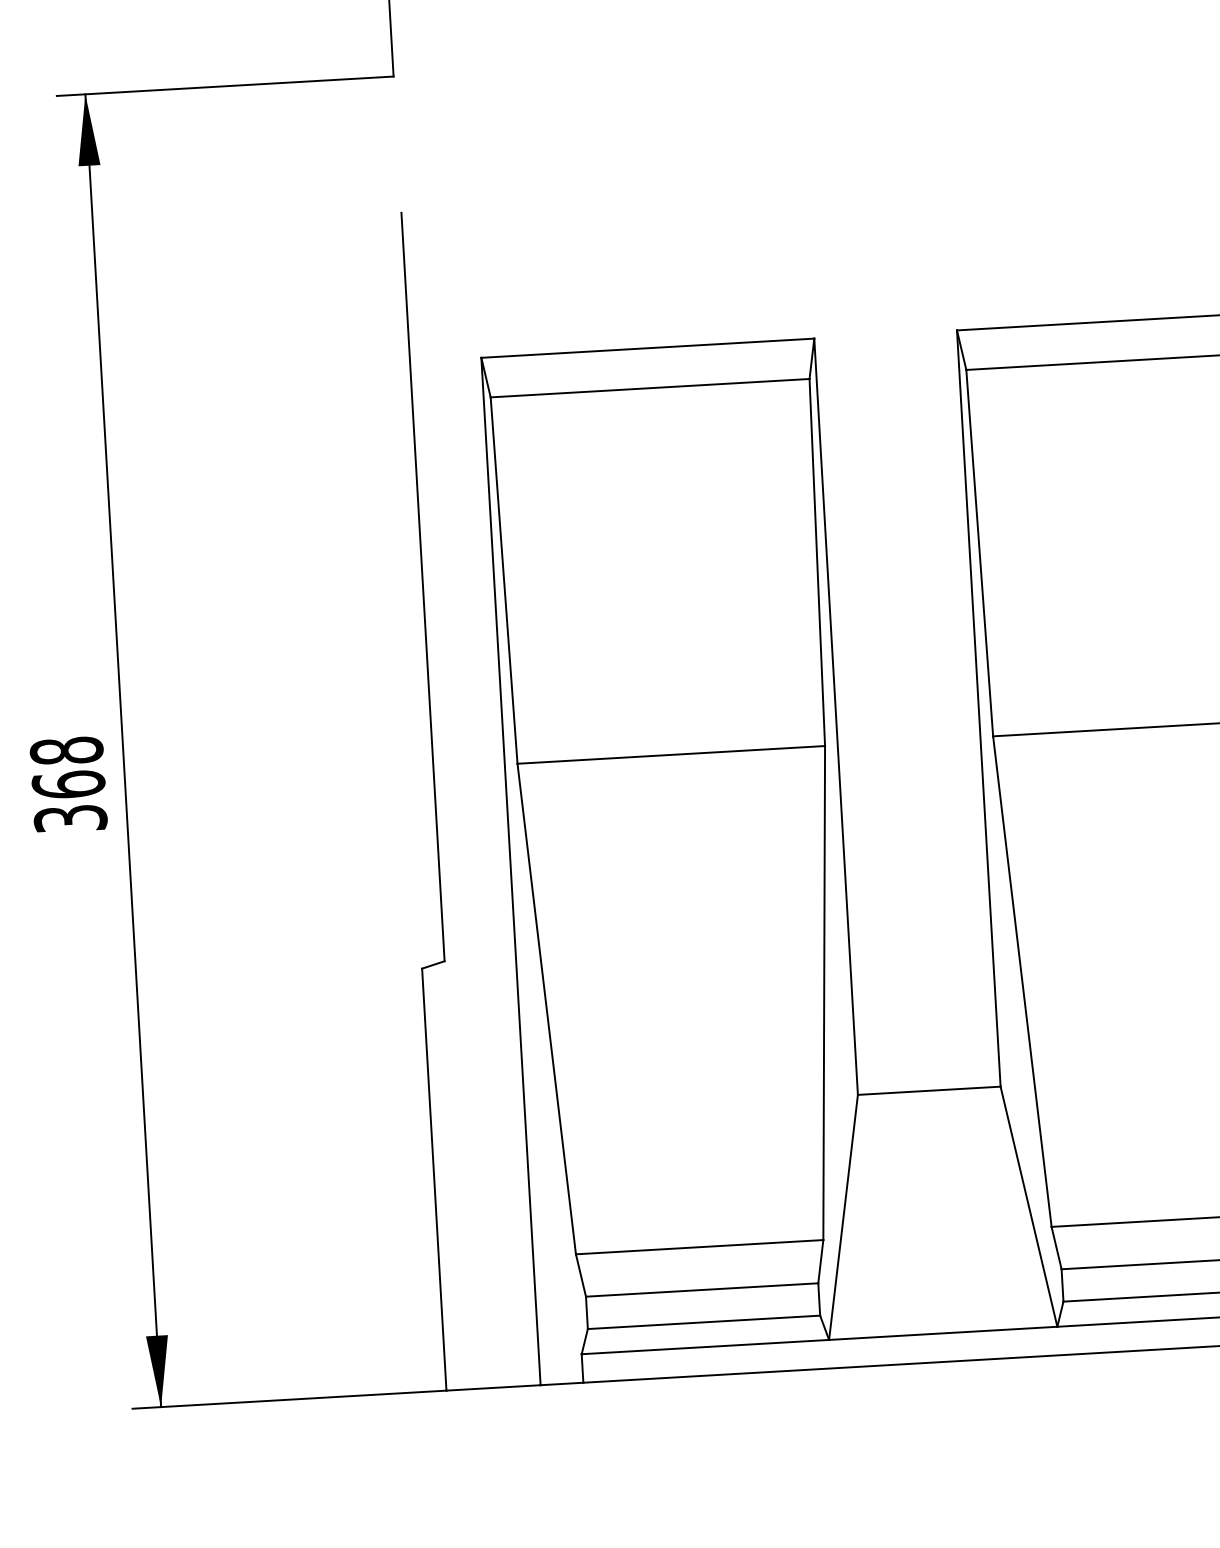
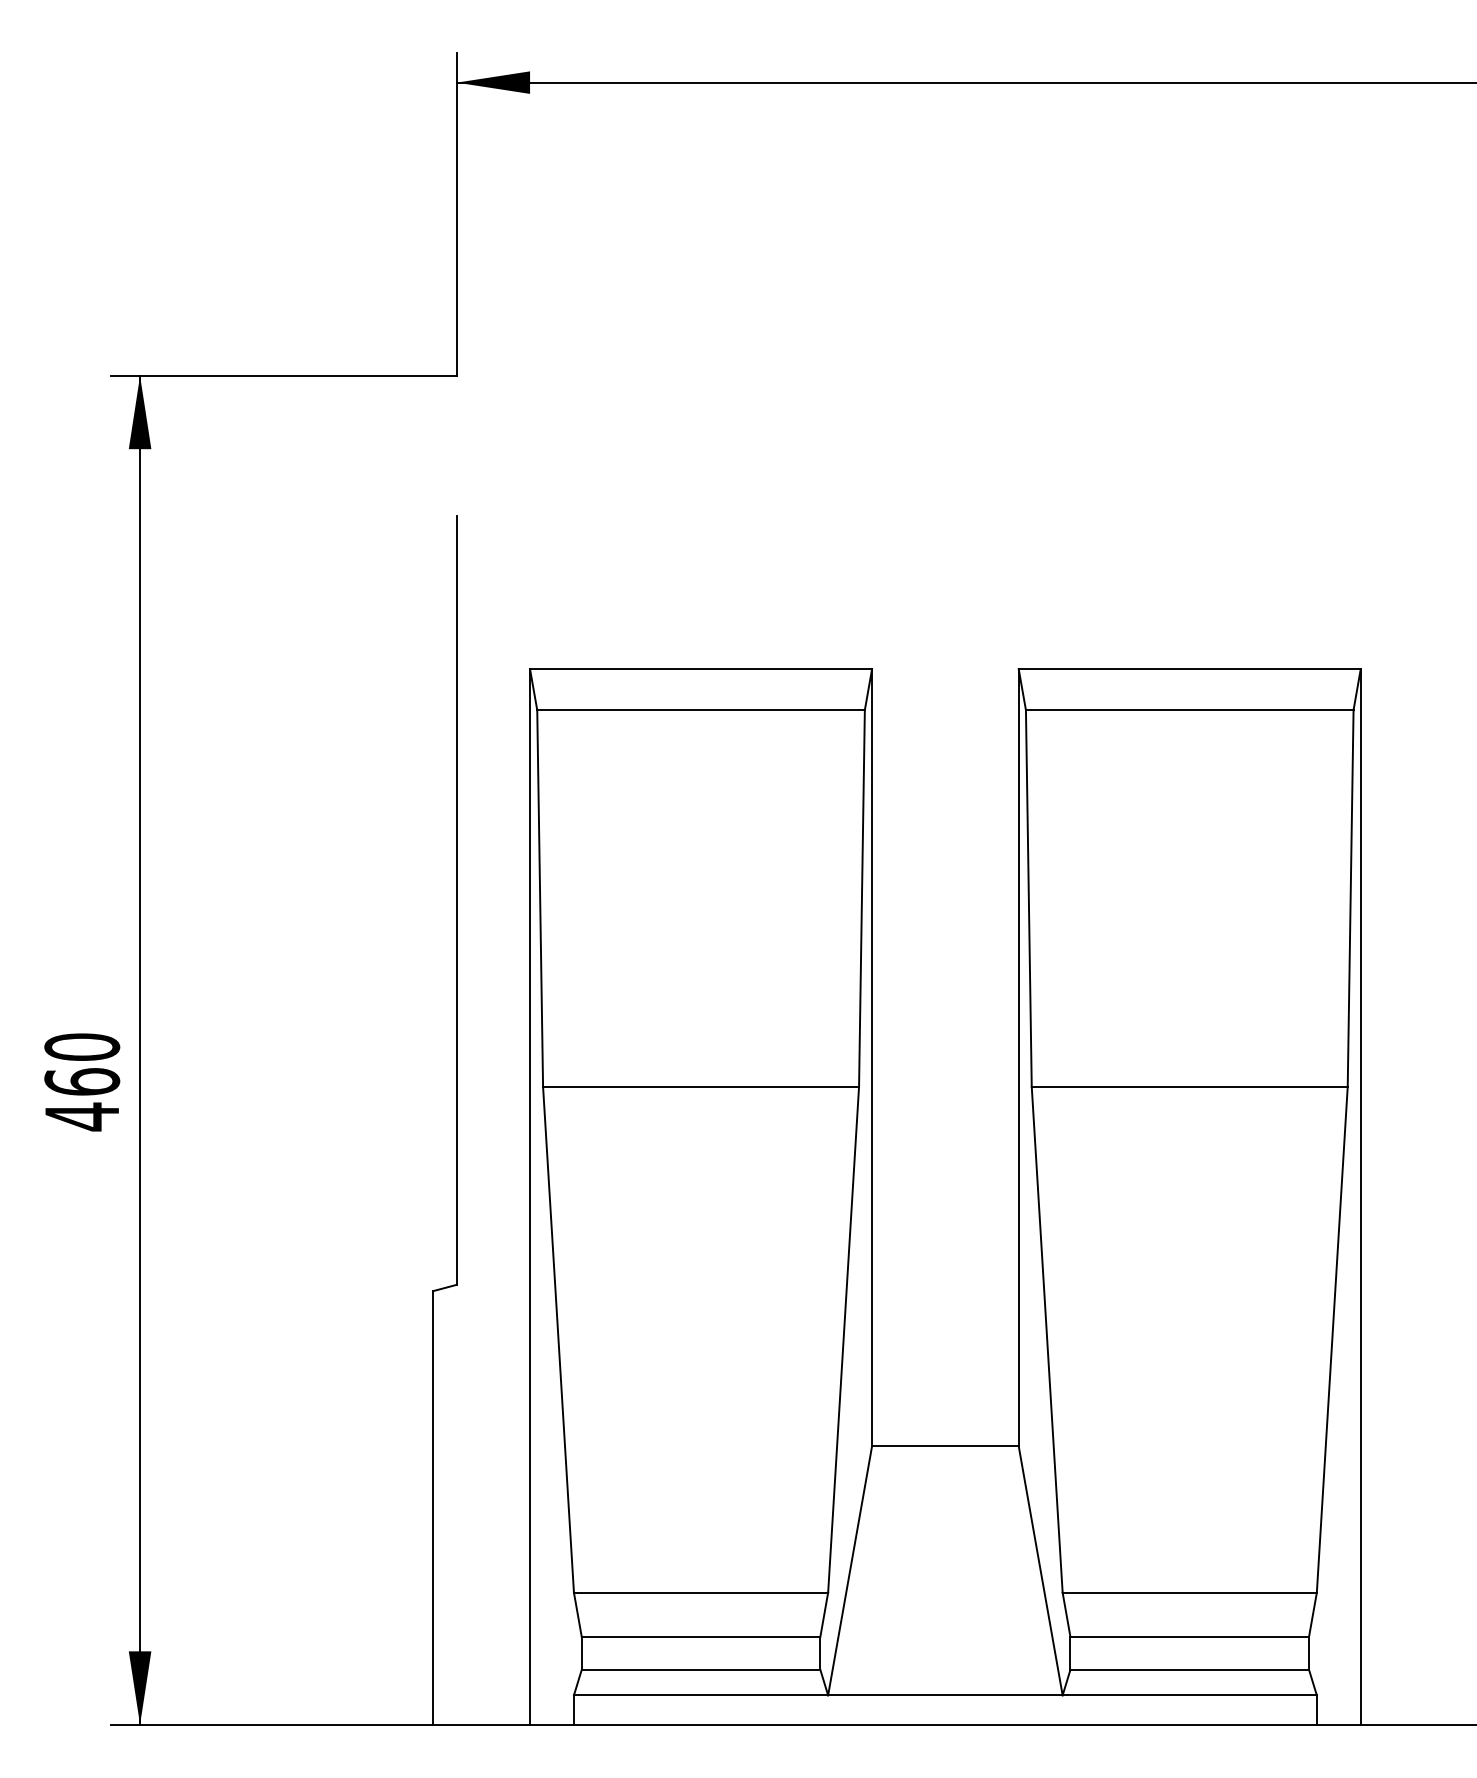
text: (68, 785) -> (82, 1082), 368 -> 460

